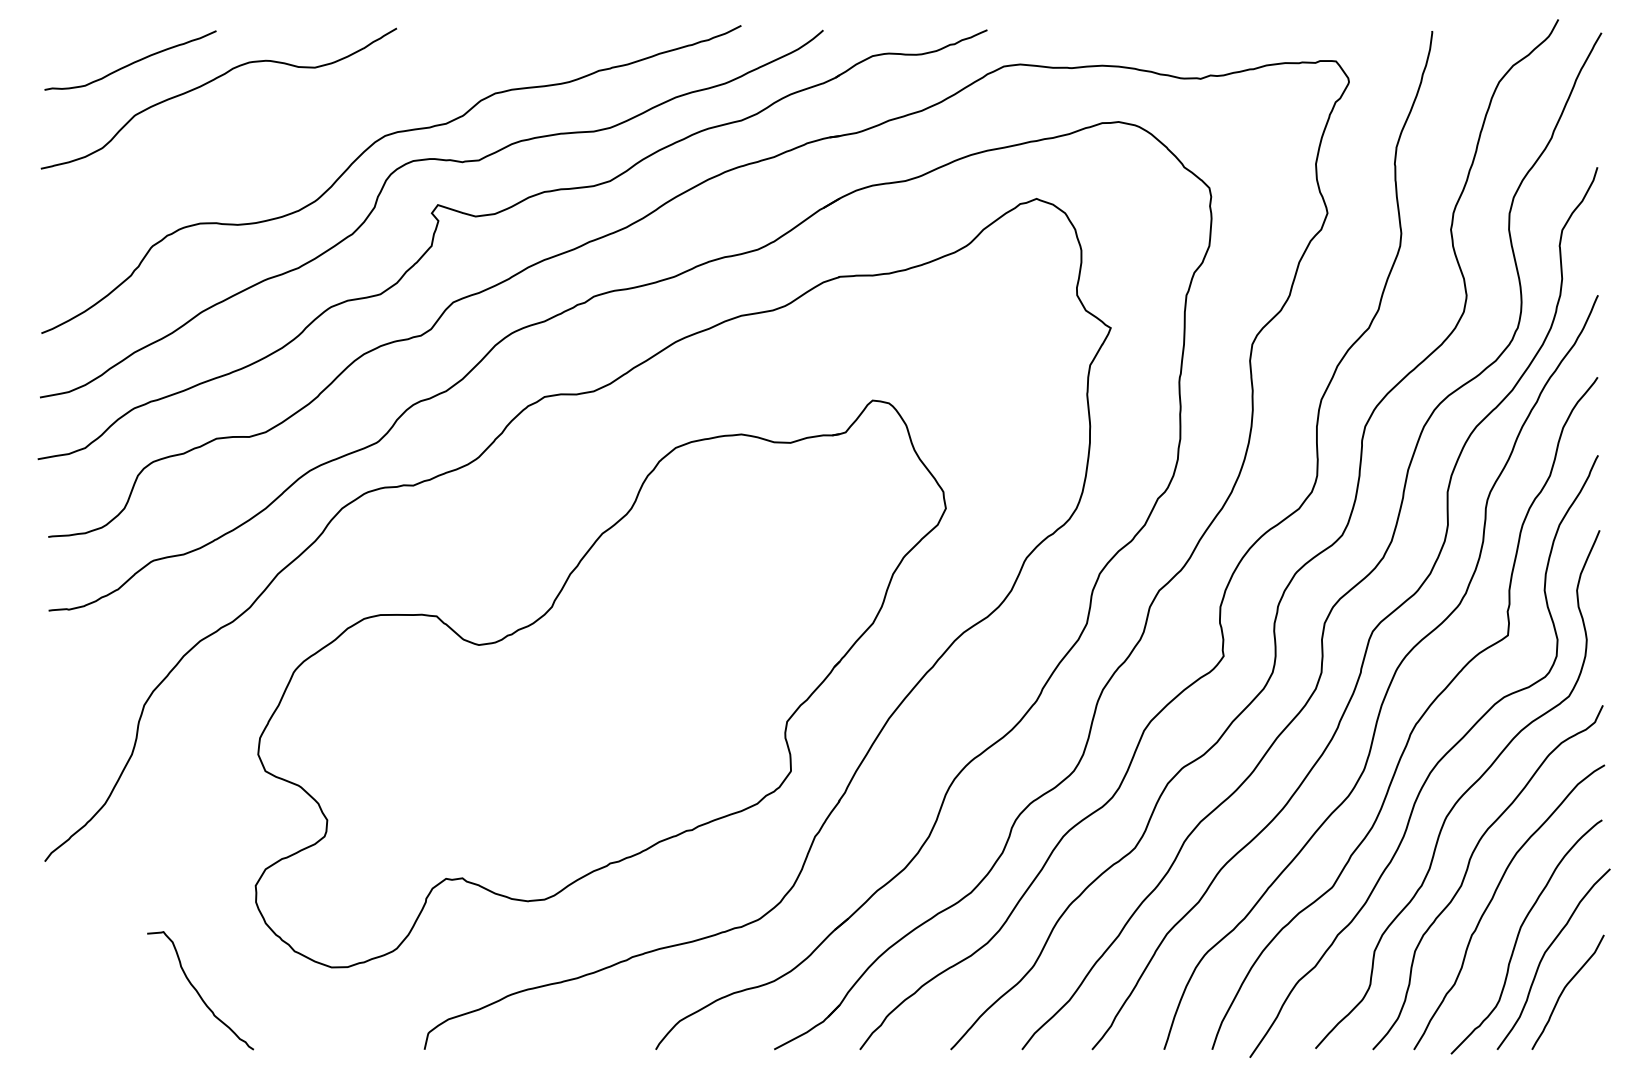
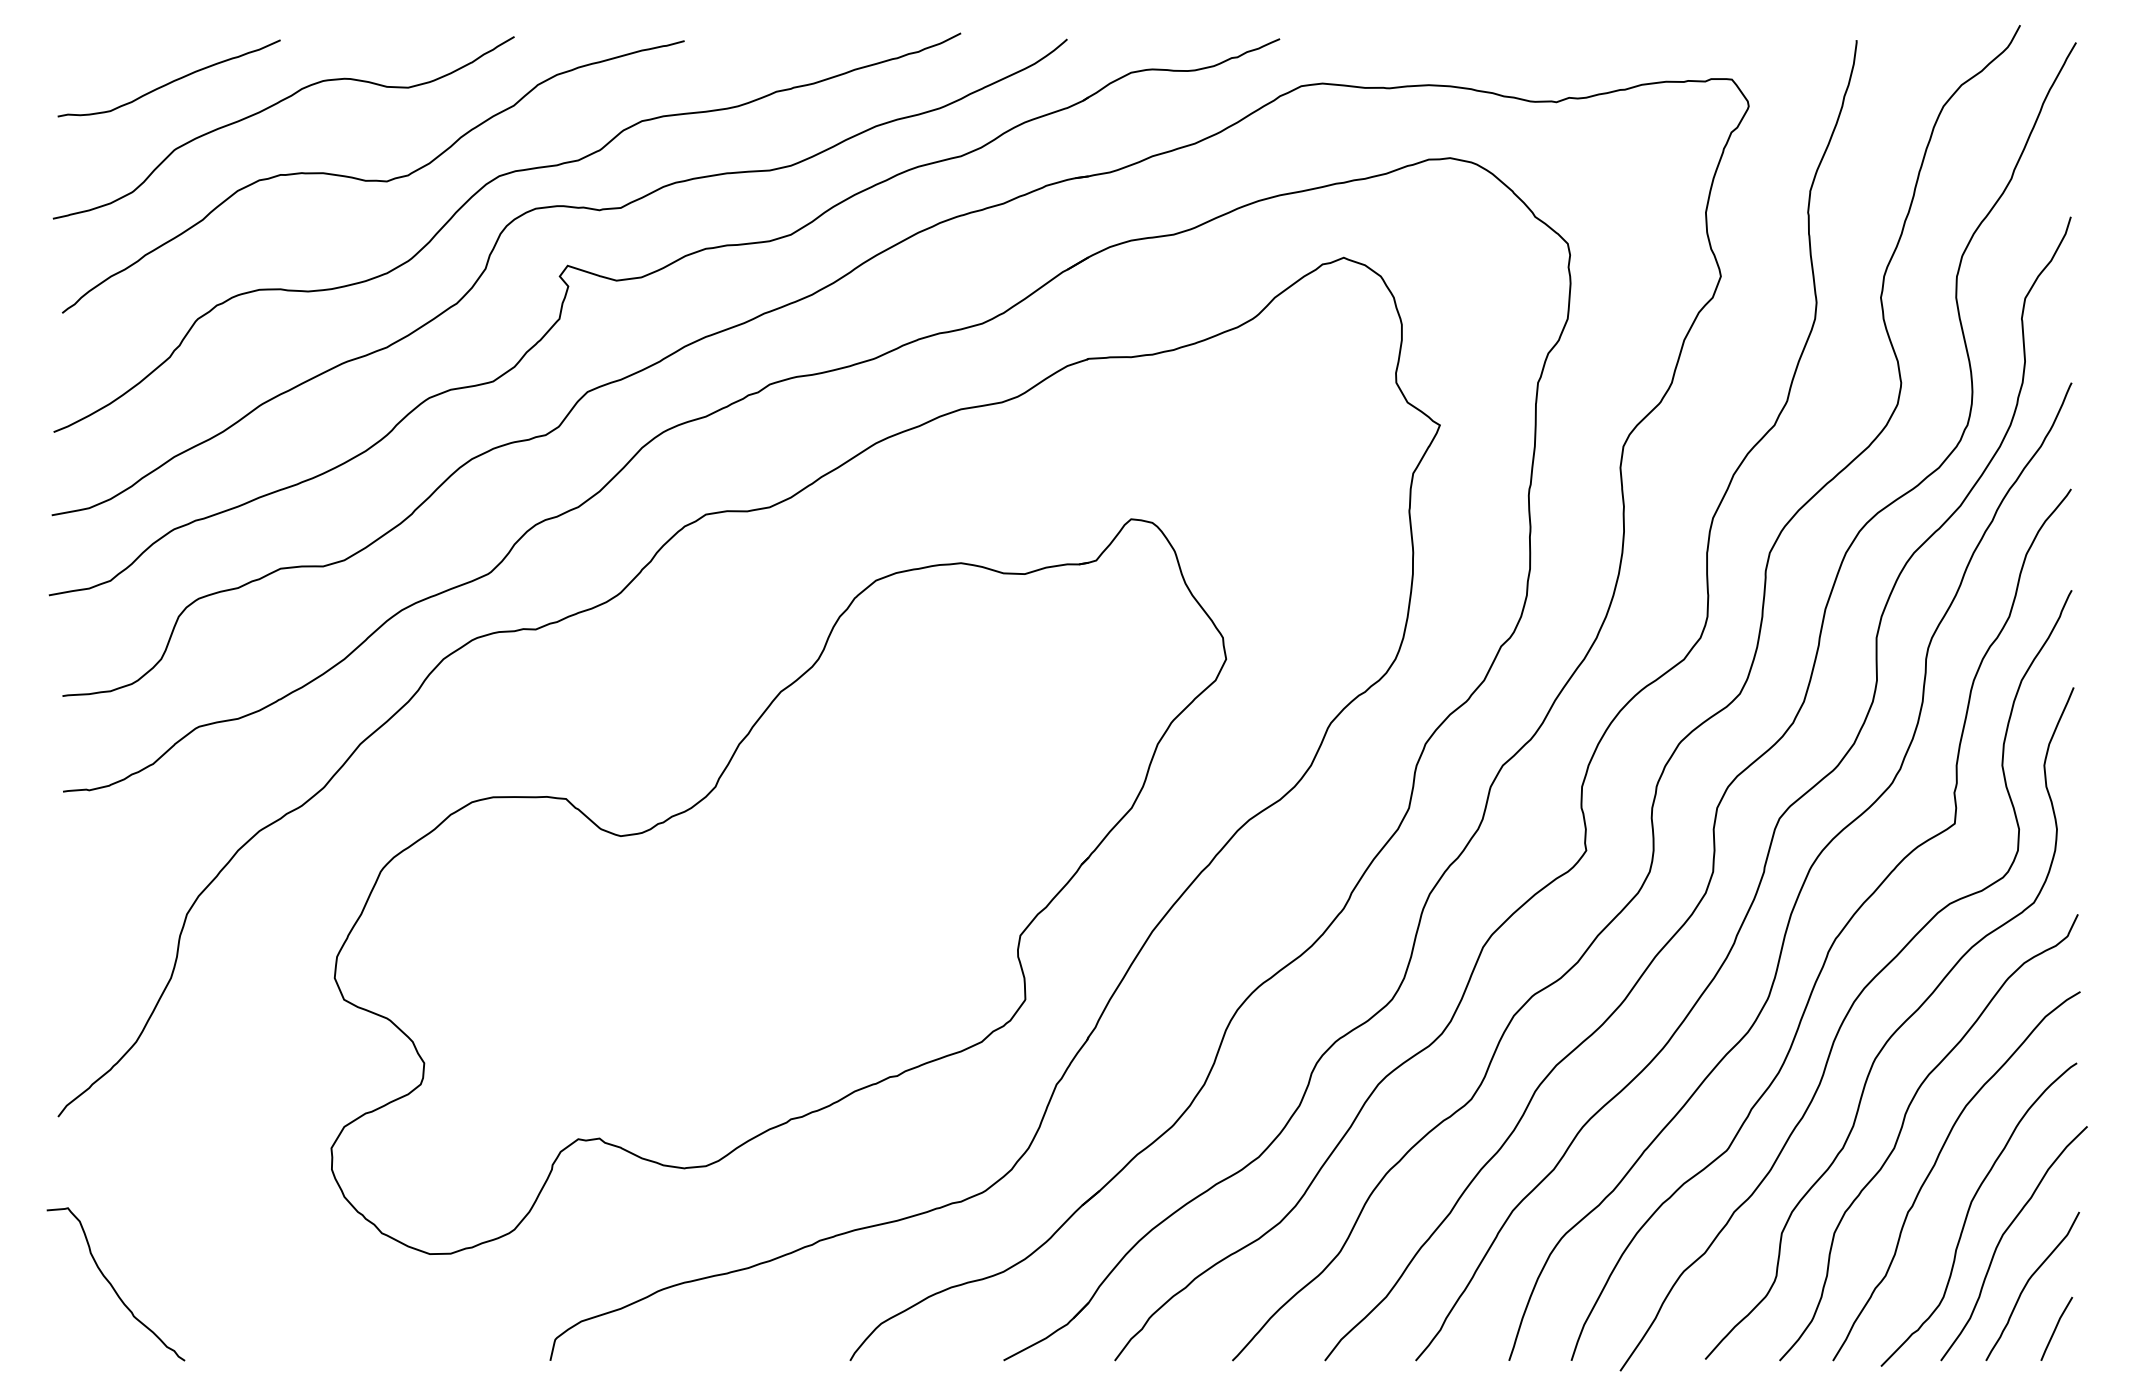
curve: (288, 138) -> (373, 179), added
curve: (198, 992) -> (113, 1286), moved
line: (1586, 1024) -> (2056, 1328), added

